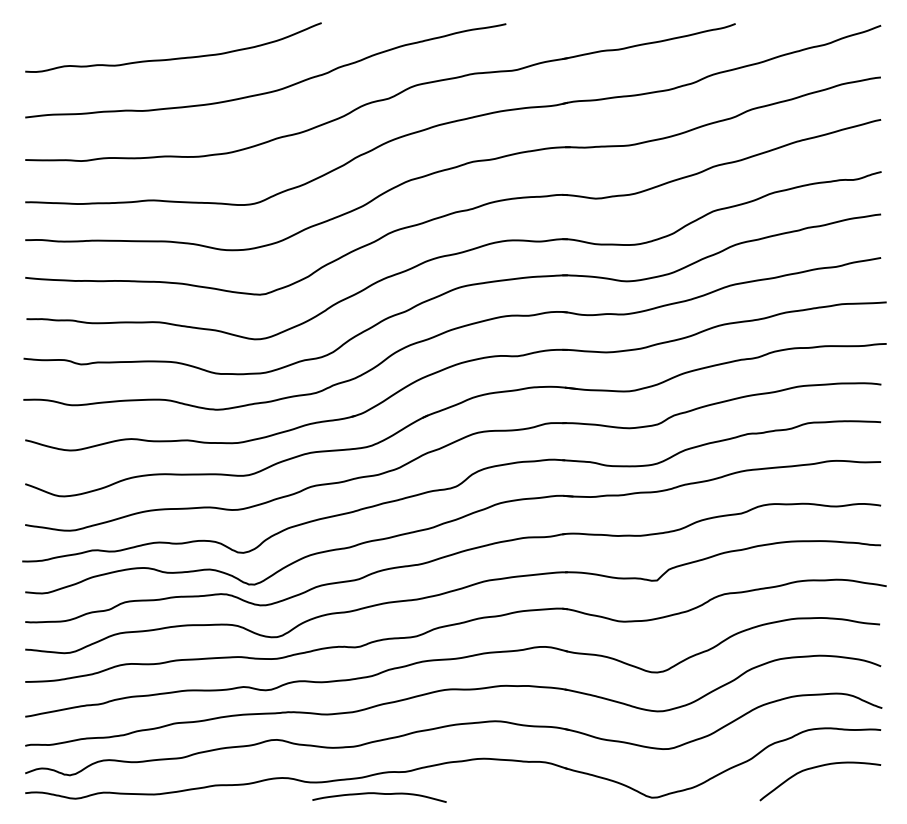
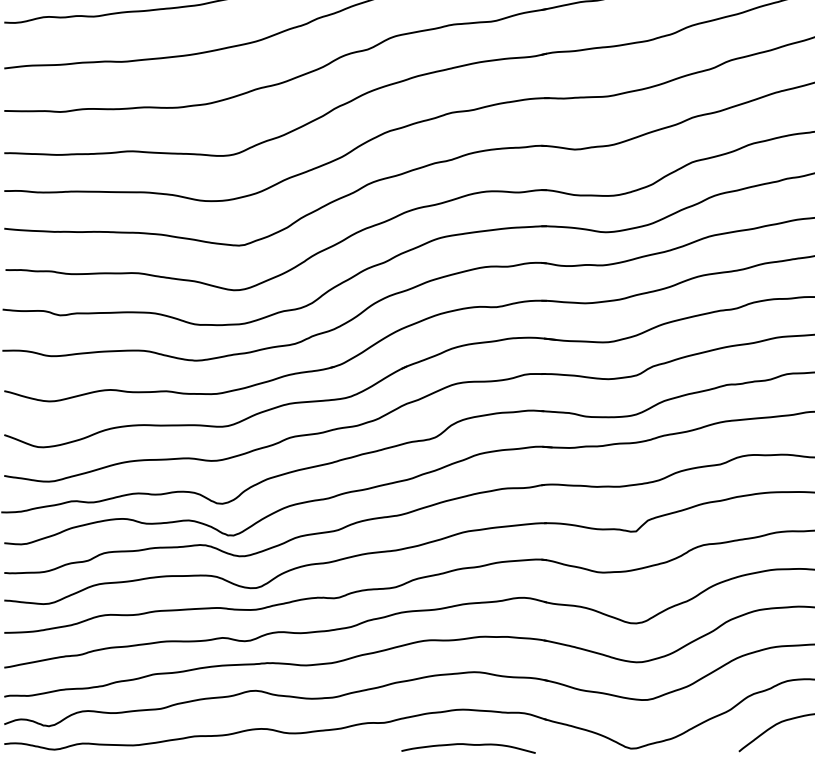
curve: (379, 794) -> (468, 745), moved

